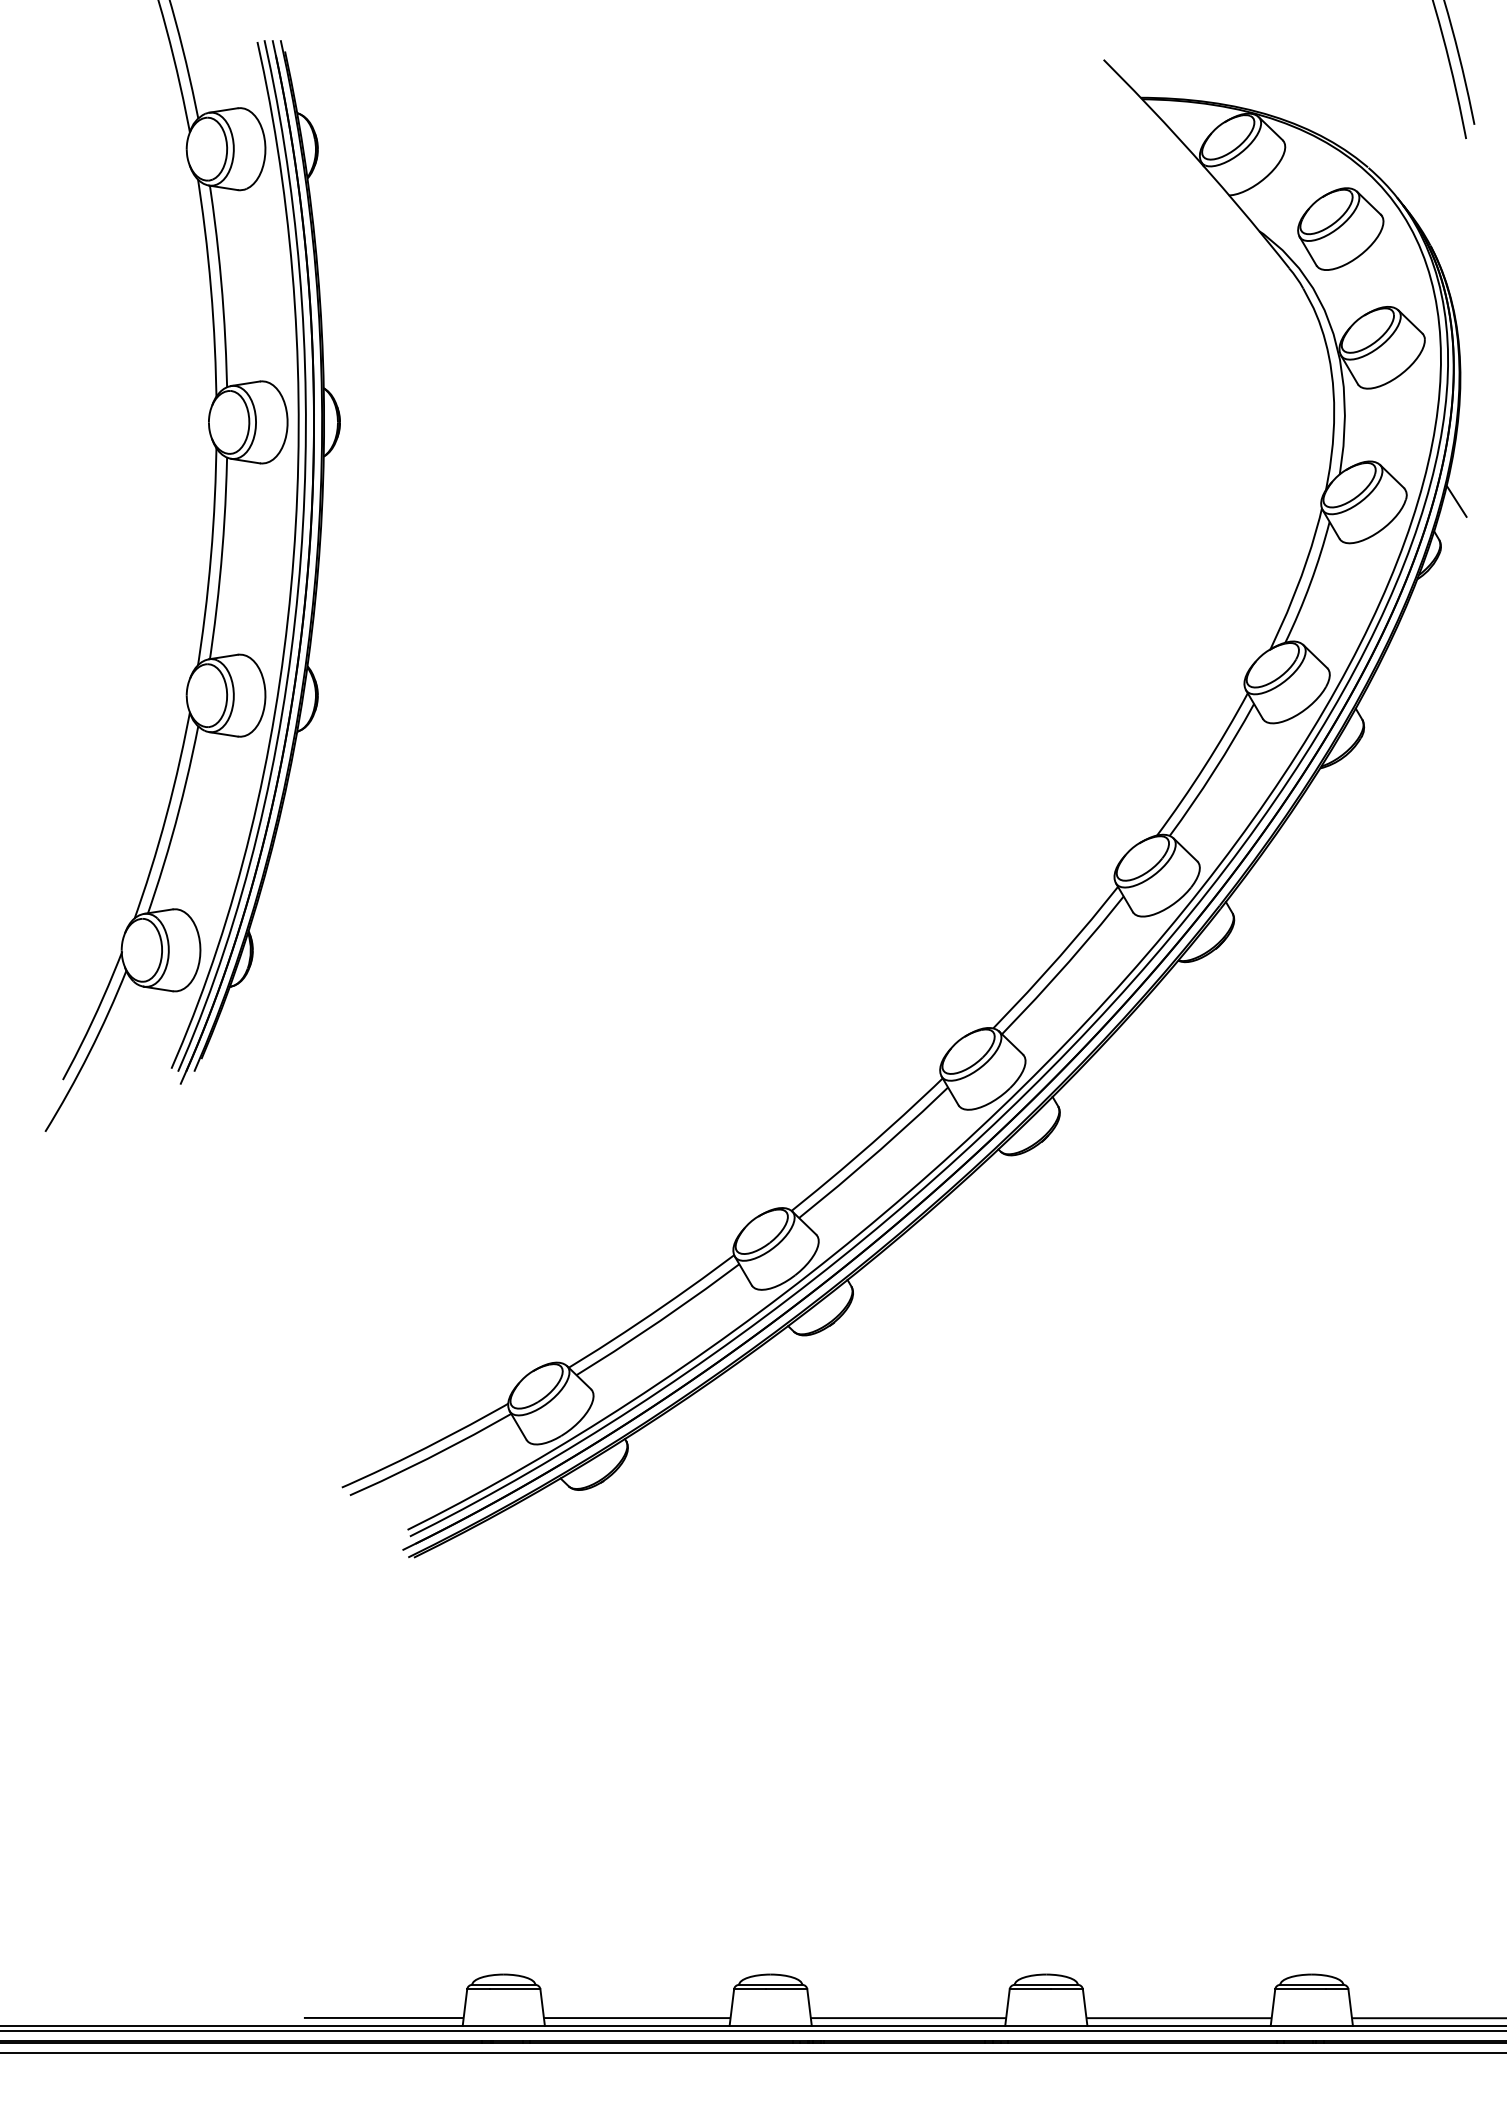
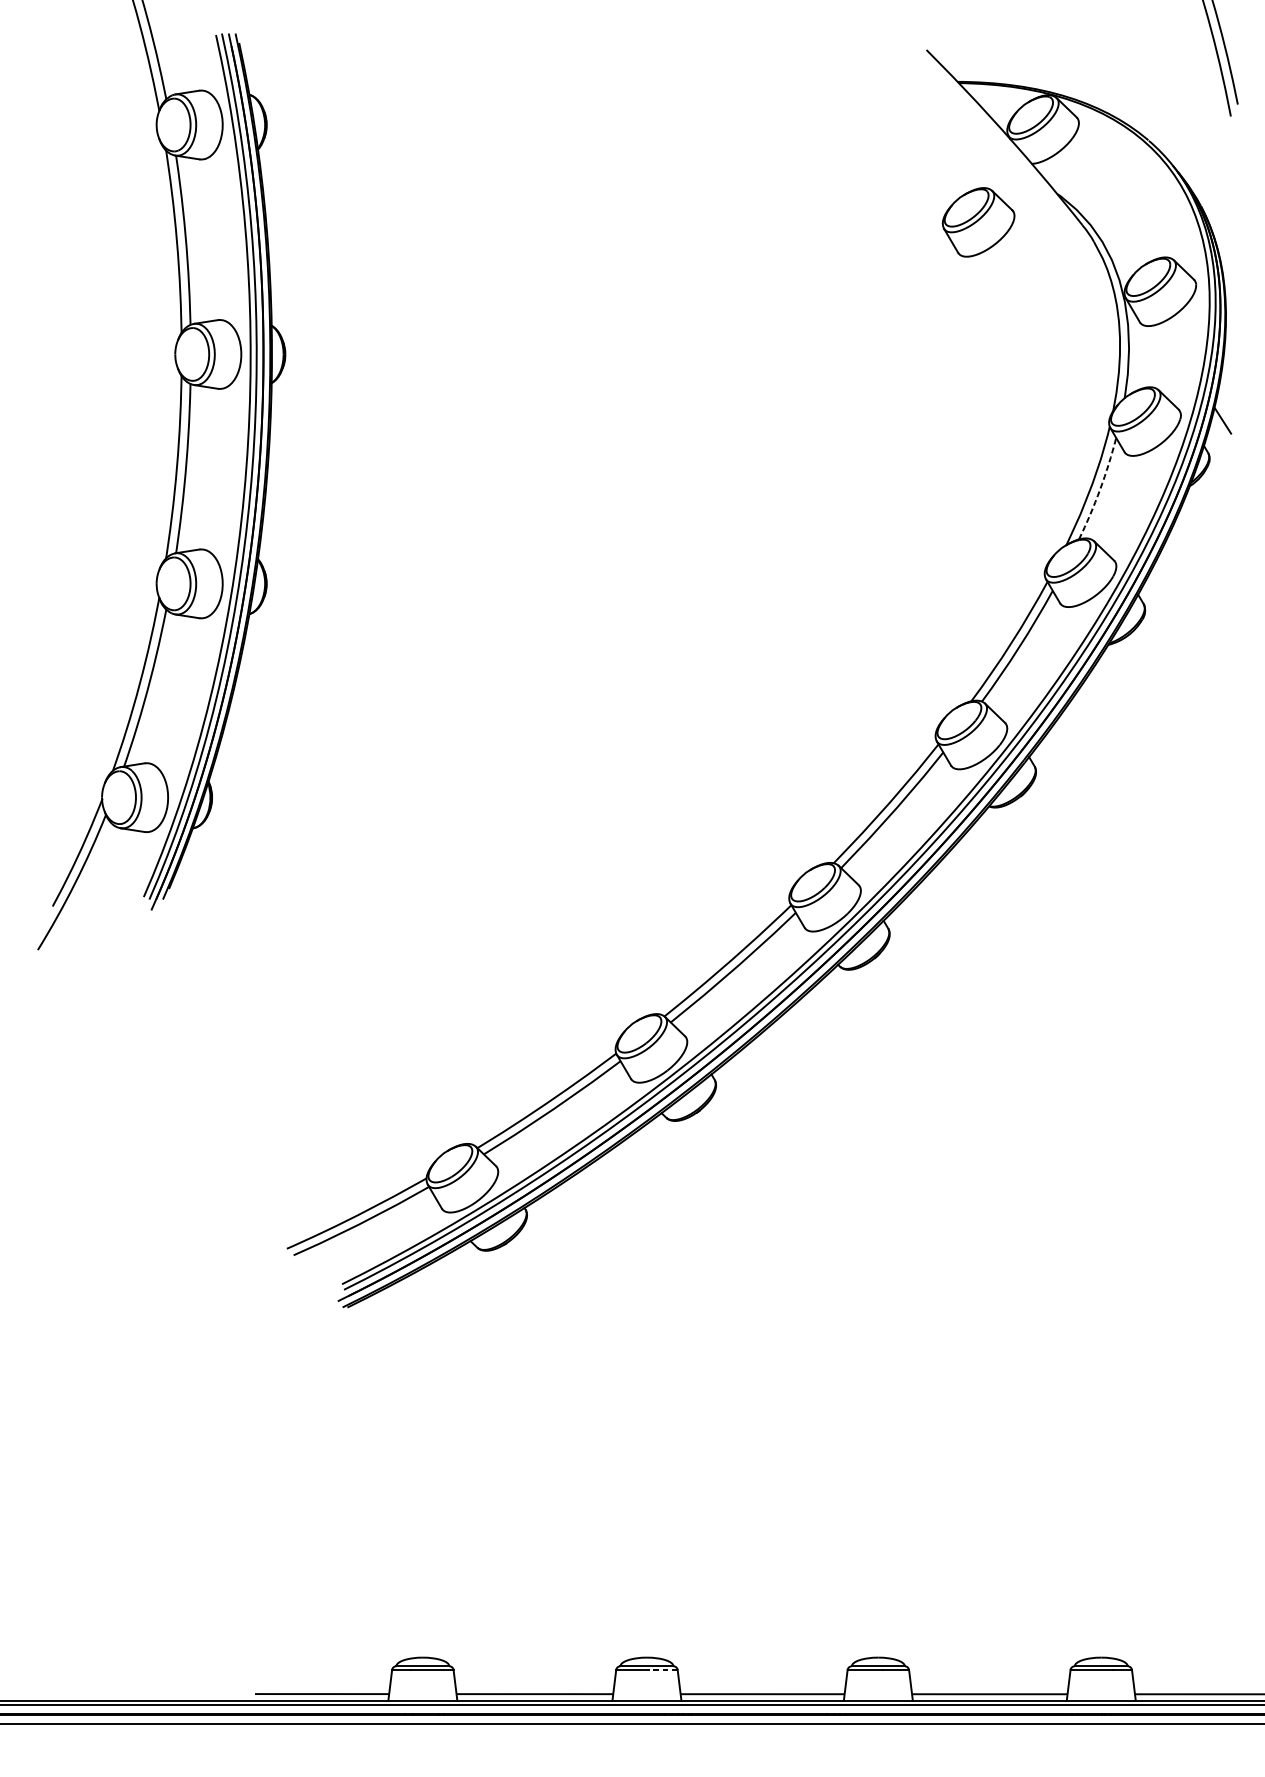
part: (1340, 228) -> (978, 221), moved
arc: (1310, 583) -> (1100, 489), solid -> dashed
line: (786, 1989) -> (660, 1670), solid -> dashed

